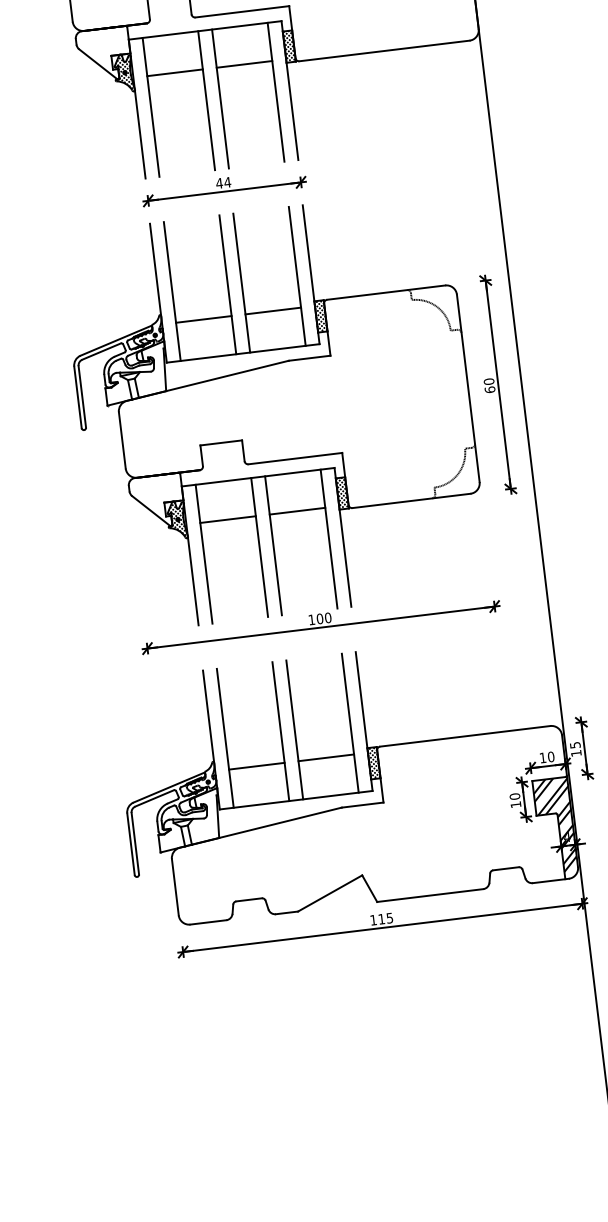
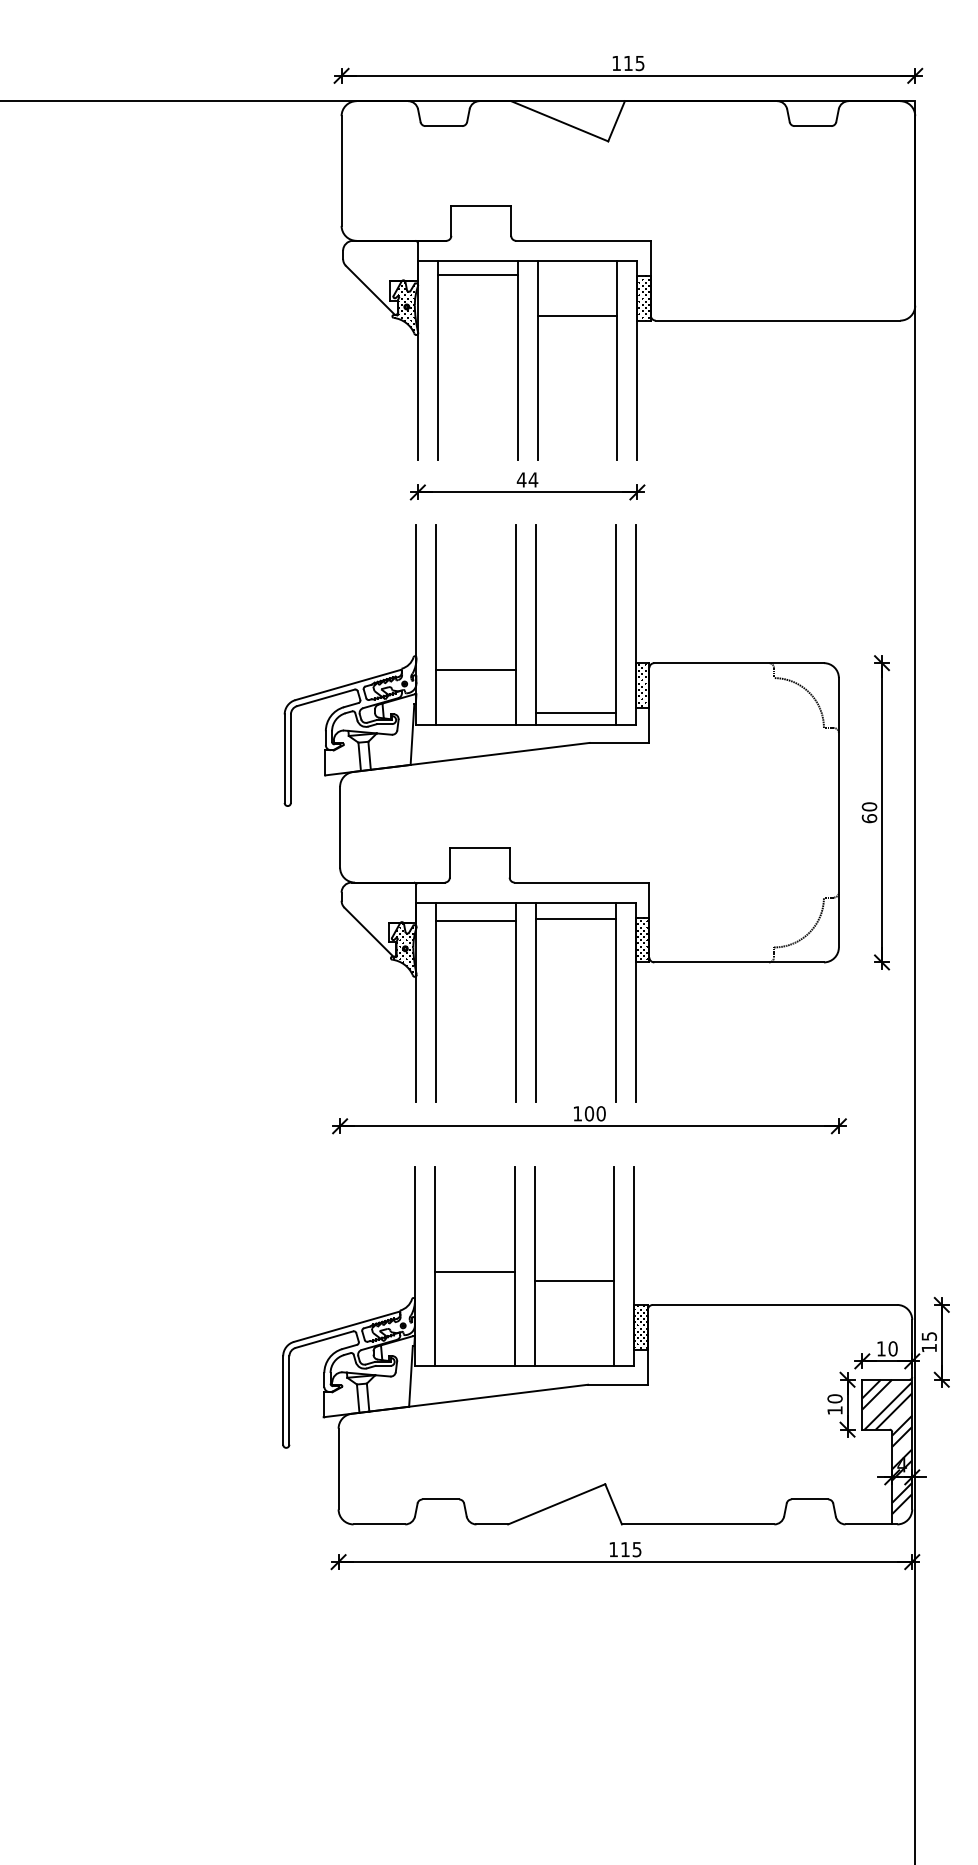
line: (174, 72) -> (477, 274), moved
line: (272, 310) -> (575, 712), moved
line: (297, 511) -> (575, 919), moved
line: (228, 519) -> (476, 921), moved
line: (326, 757) -> (574, 1280), moved
line: (256, 766) -> (474, 1271), moved

